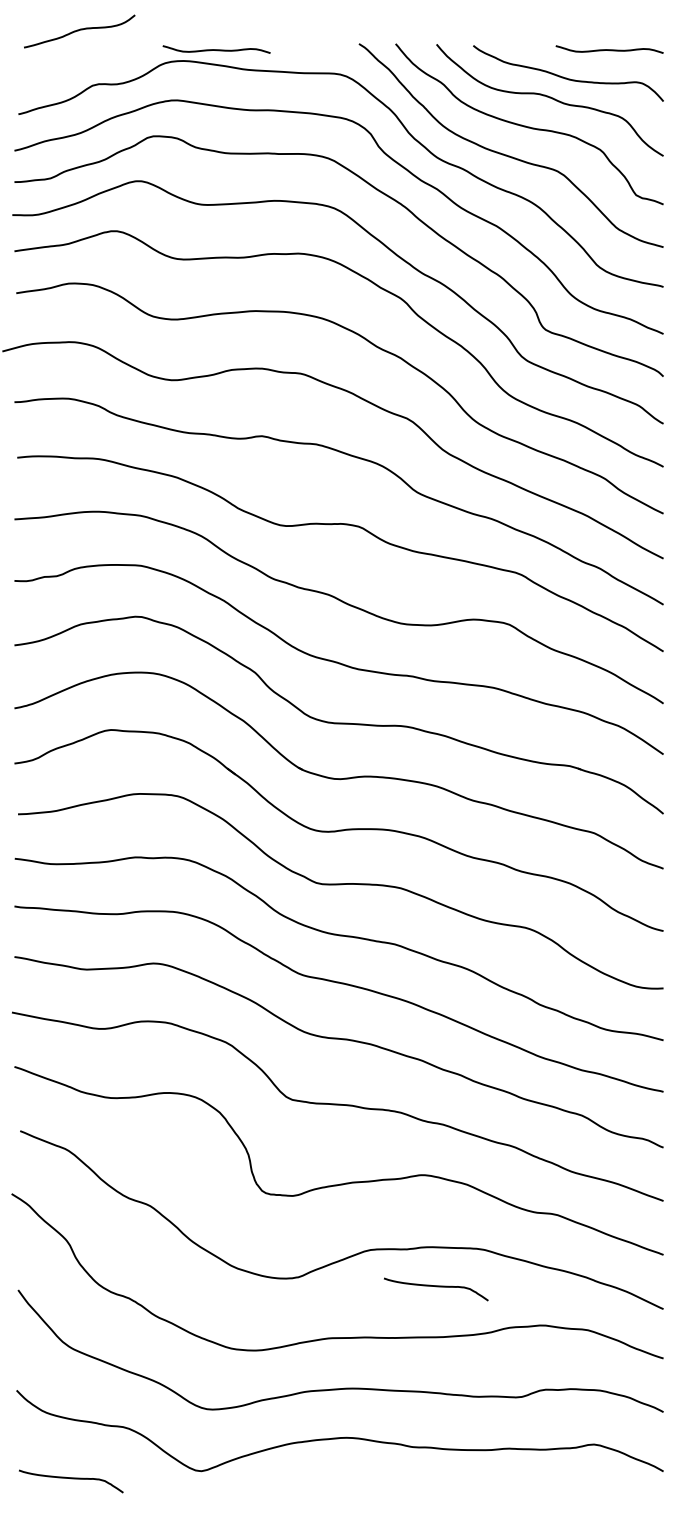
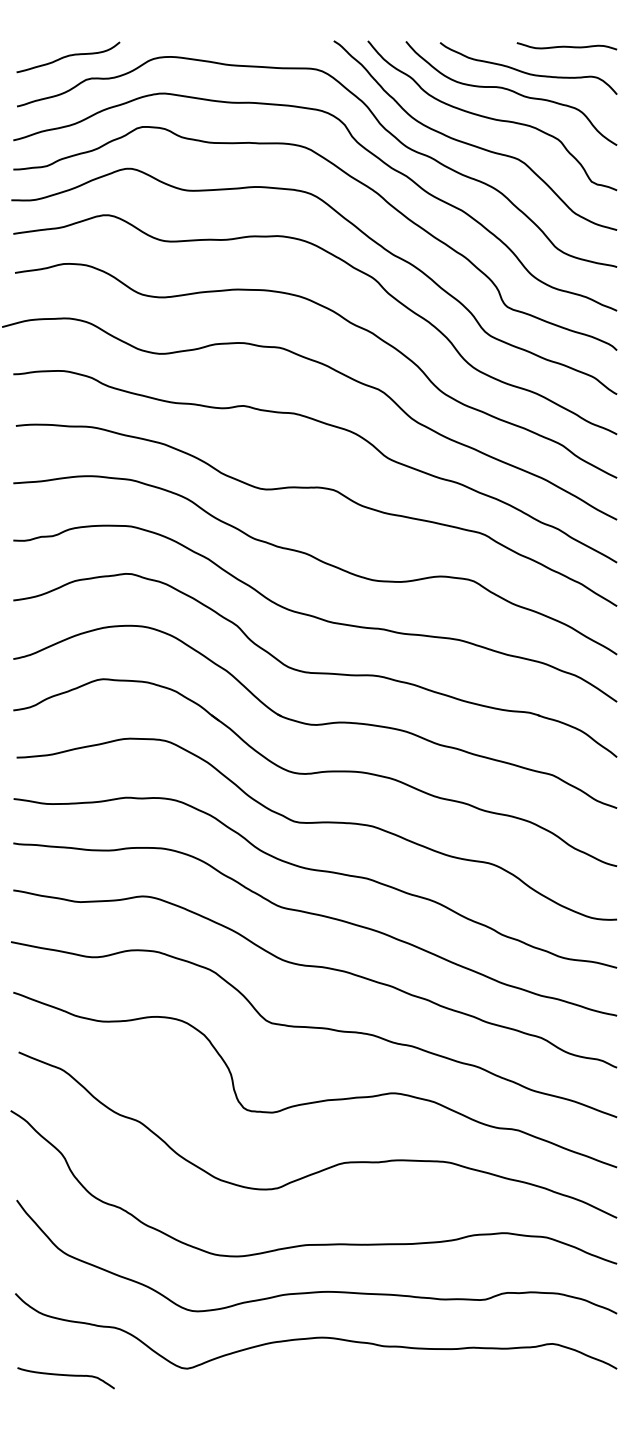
curve: (79, 30) -> (68, 56), moved
curve: (216, 49) -> (201, 46), removed
curve: (436, 1287) -> (405, 1197), removed

